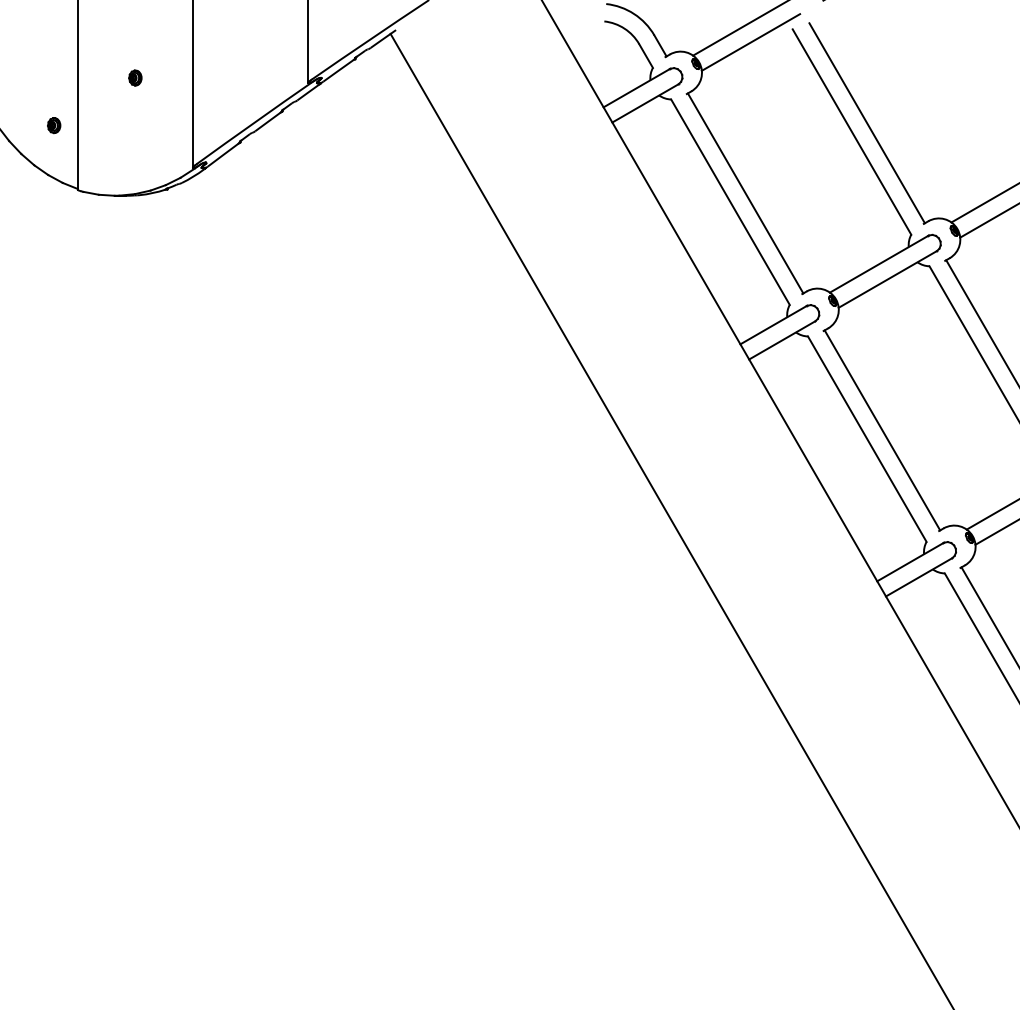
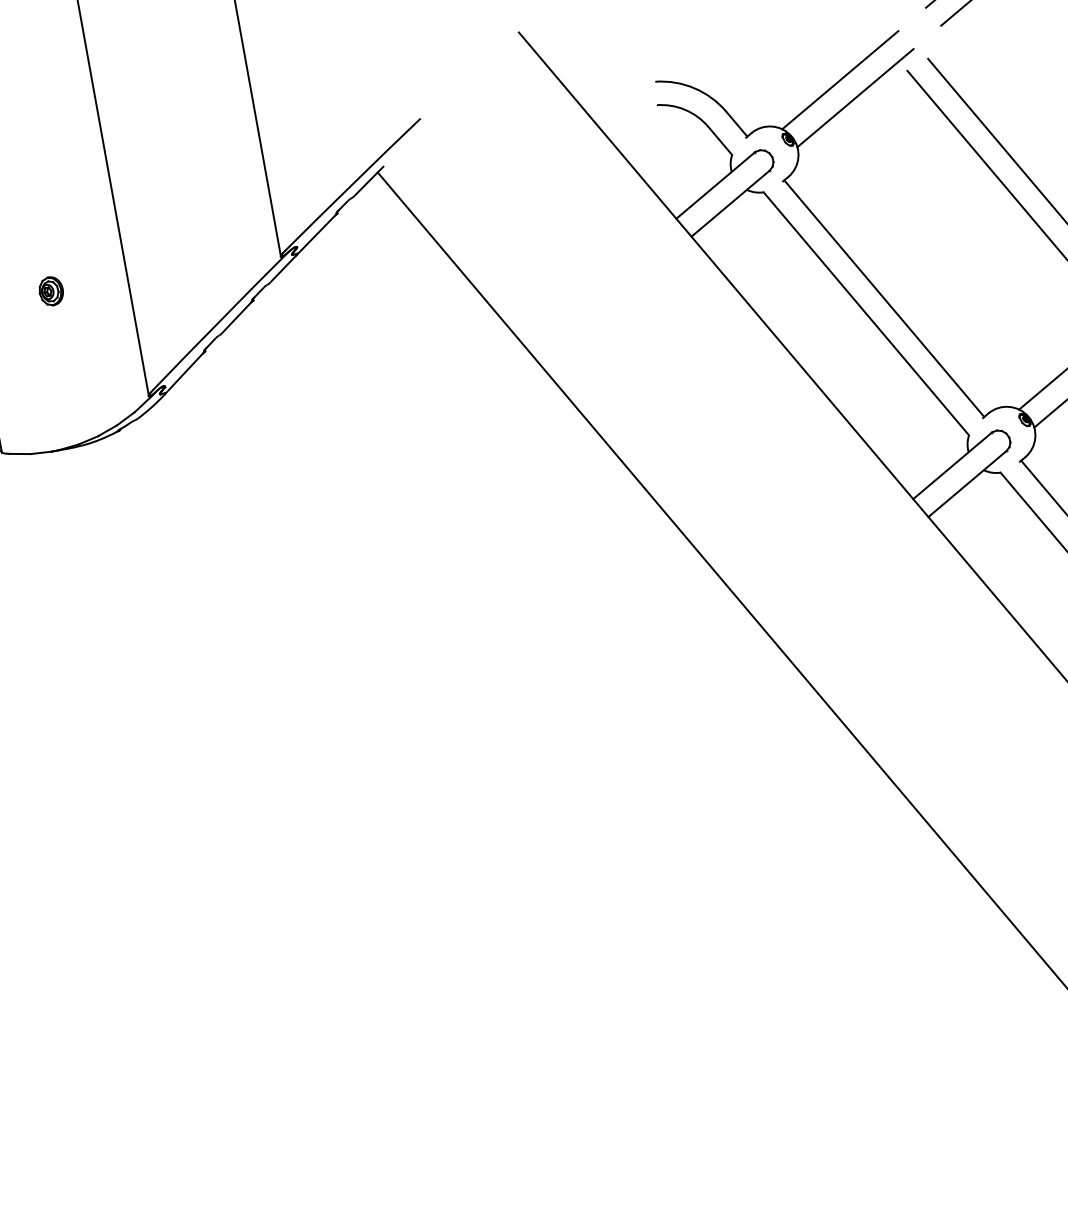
part: (135, 77) -> (51, 290), size x1.4

